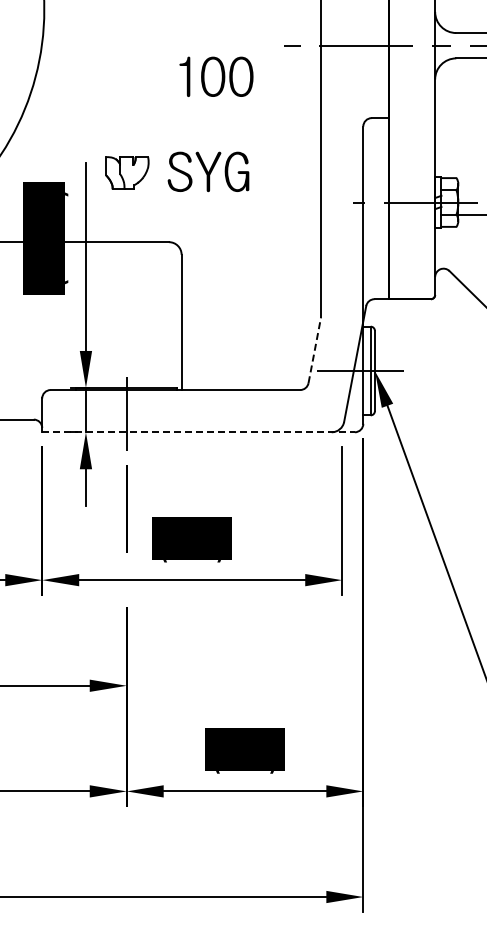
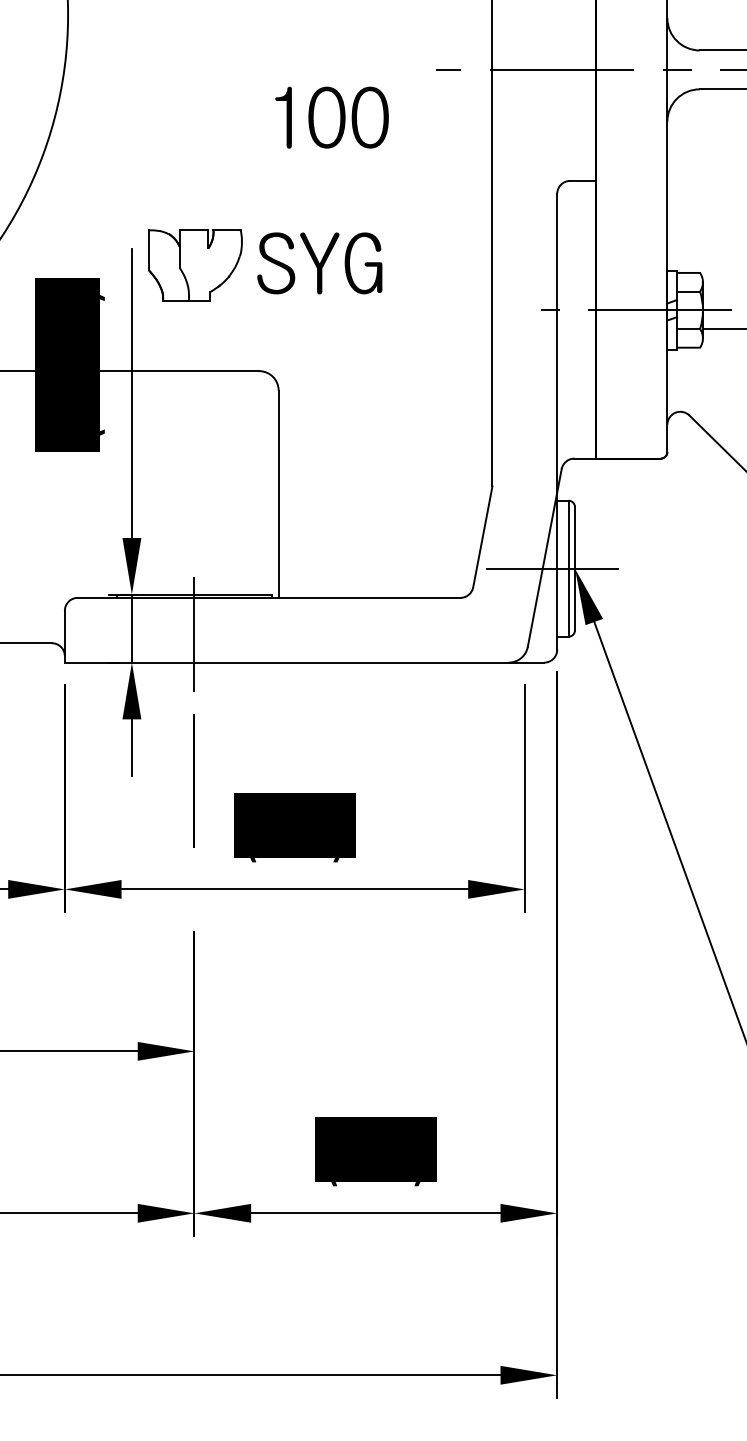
part: (127, 172) -> (195, 264), size x1.43
line: (314, 349) -> (482, 535), dashed -> solid
line: (199, 432) -> (306, 662), dashed -> solid

